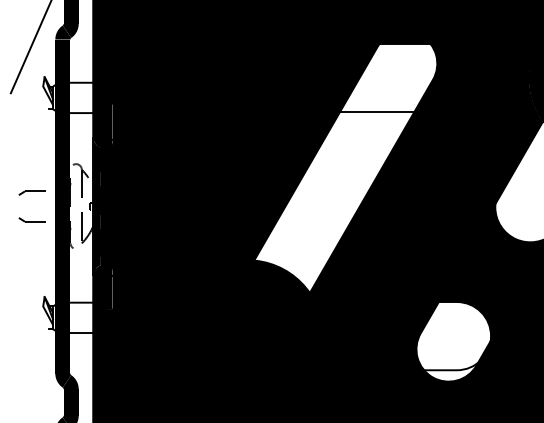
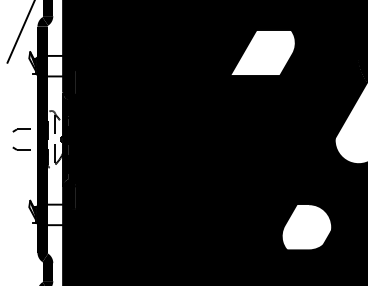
fill: (333, 203) -> (225, 137), added
fill: (450, 371) -> (304, 251), added

